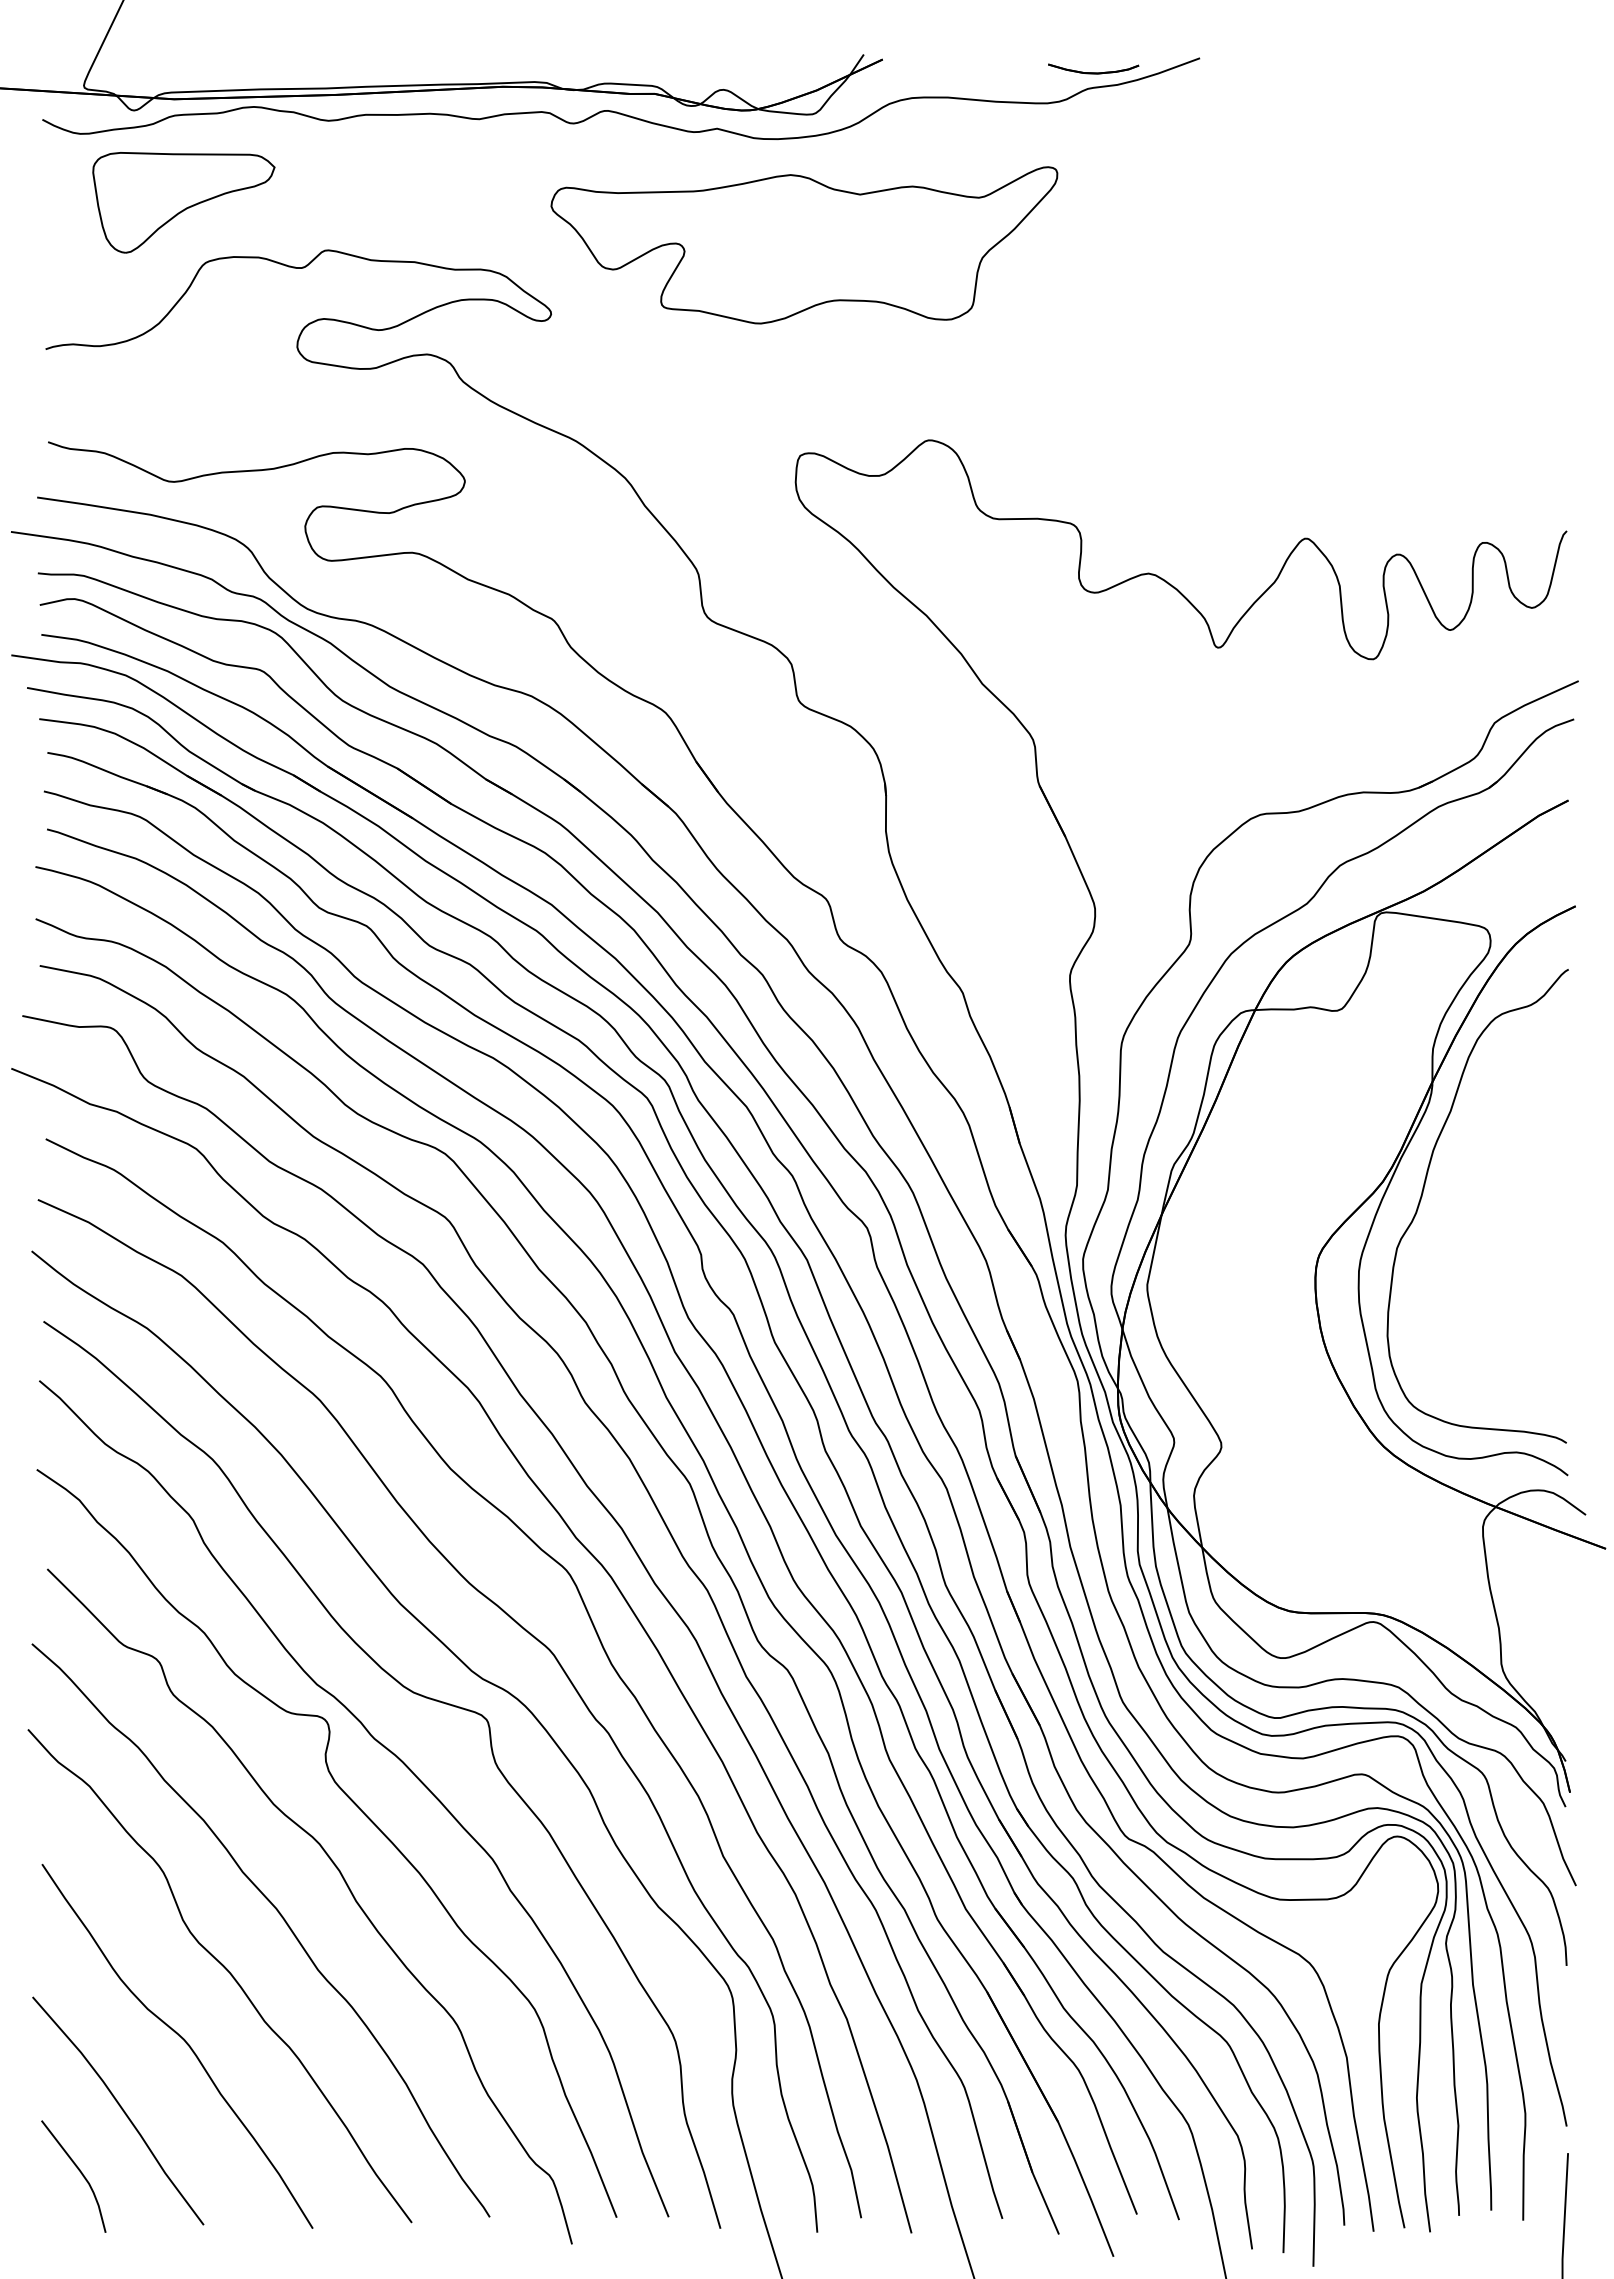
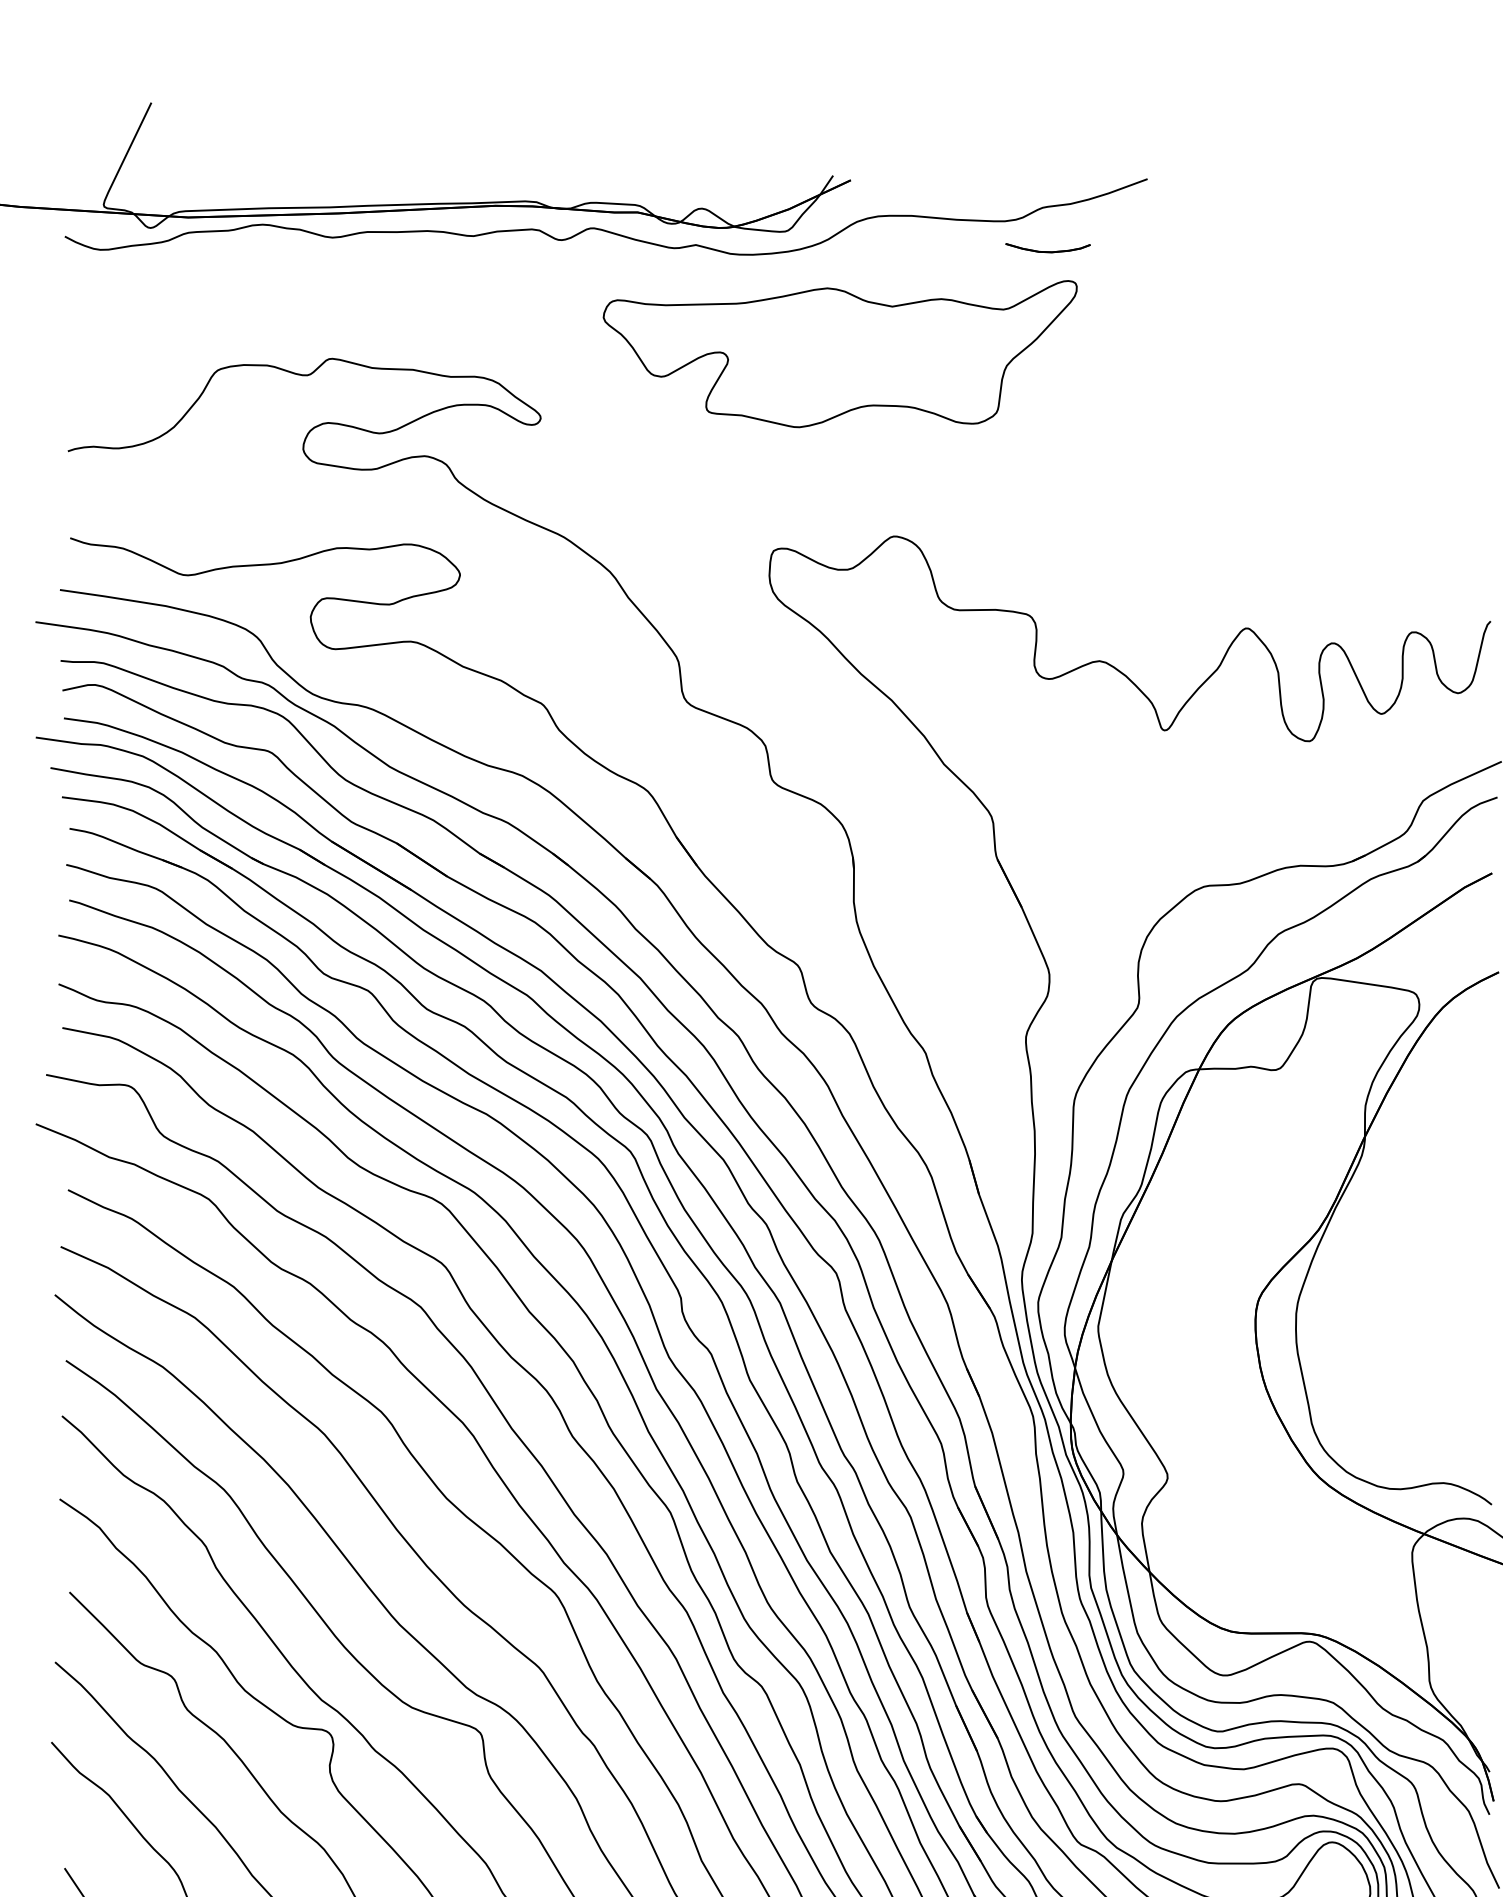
part: (1093, 68) -> (1047, 247), moved
part: (183, 202) -> (196, 314), removed
part: (804, 245) -> (840, 354), moved
curve: (1423, 1193) -> (1356, 1240), removed

